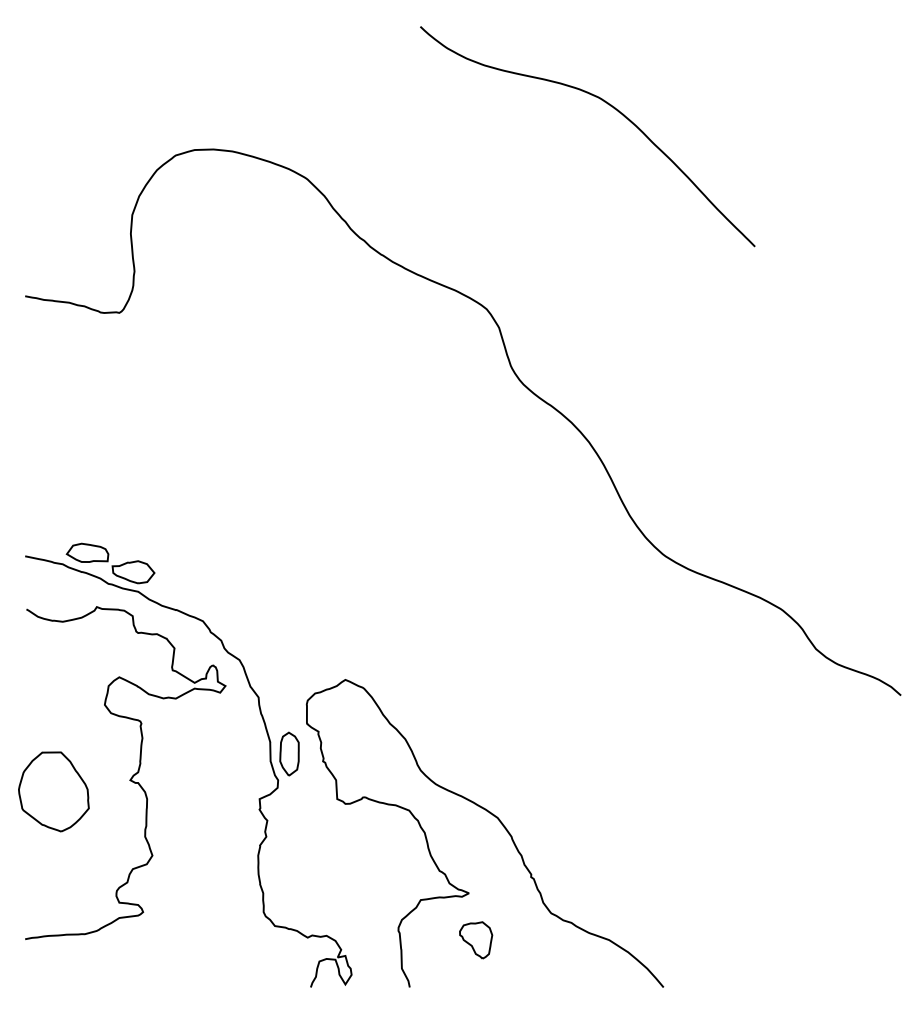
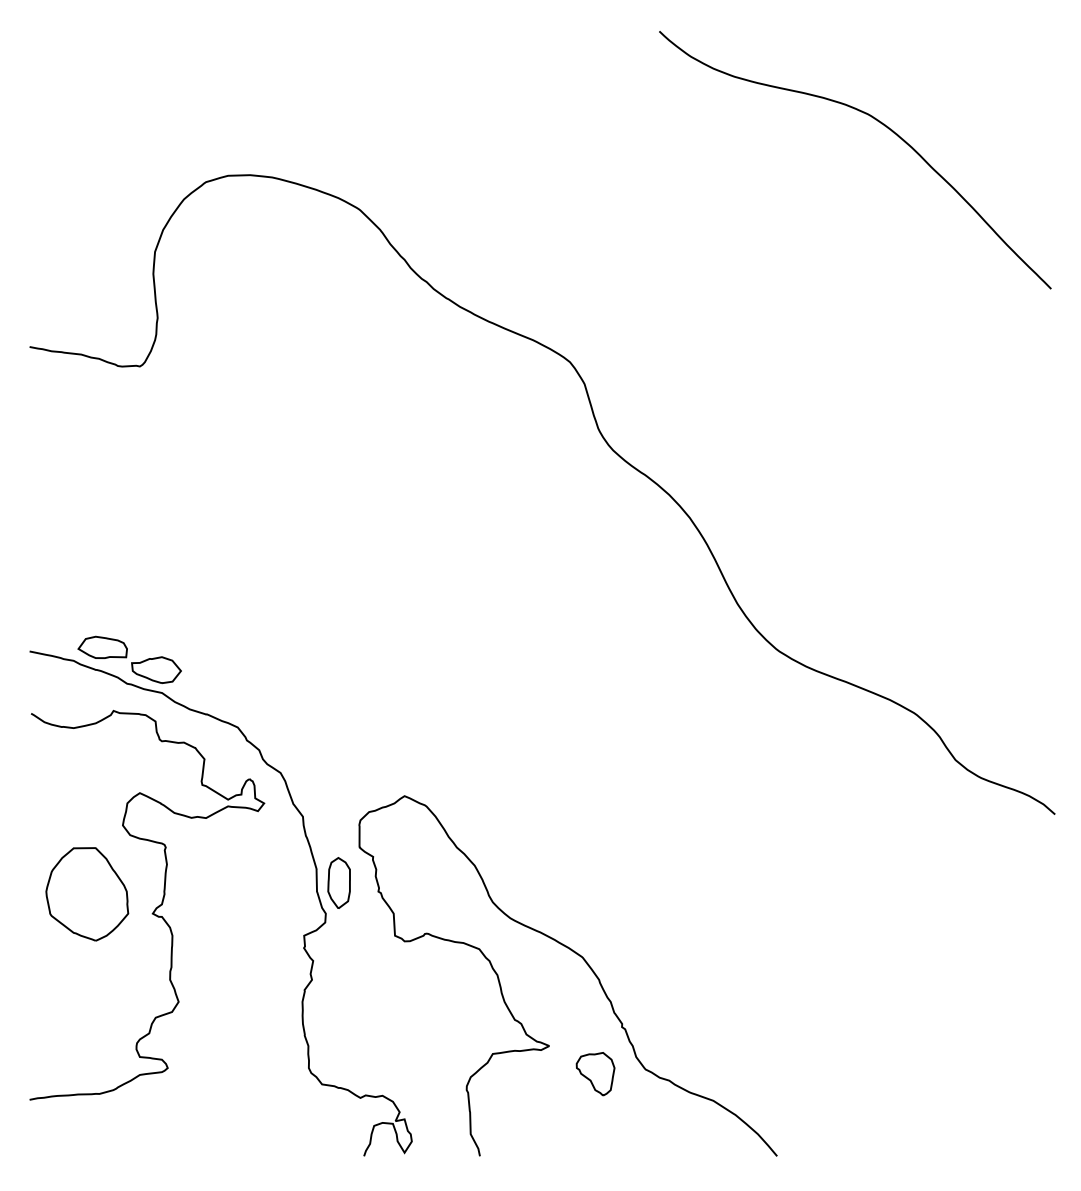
curve: (610, 106) -> (881, 124), moved
part: (54, 792) -> (87, 894), moved
part: (476, 940) -> (595, 1074), moved

